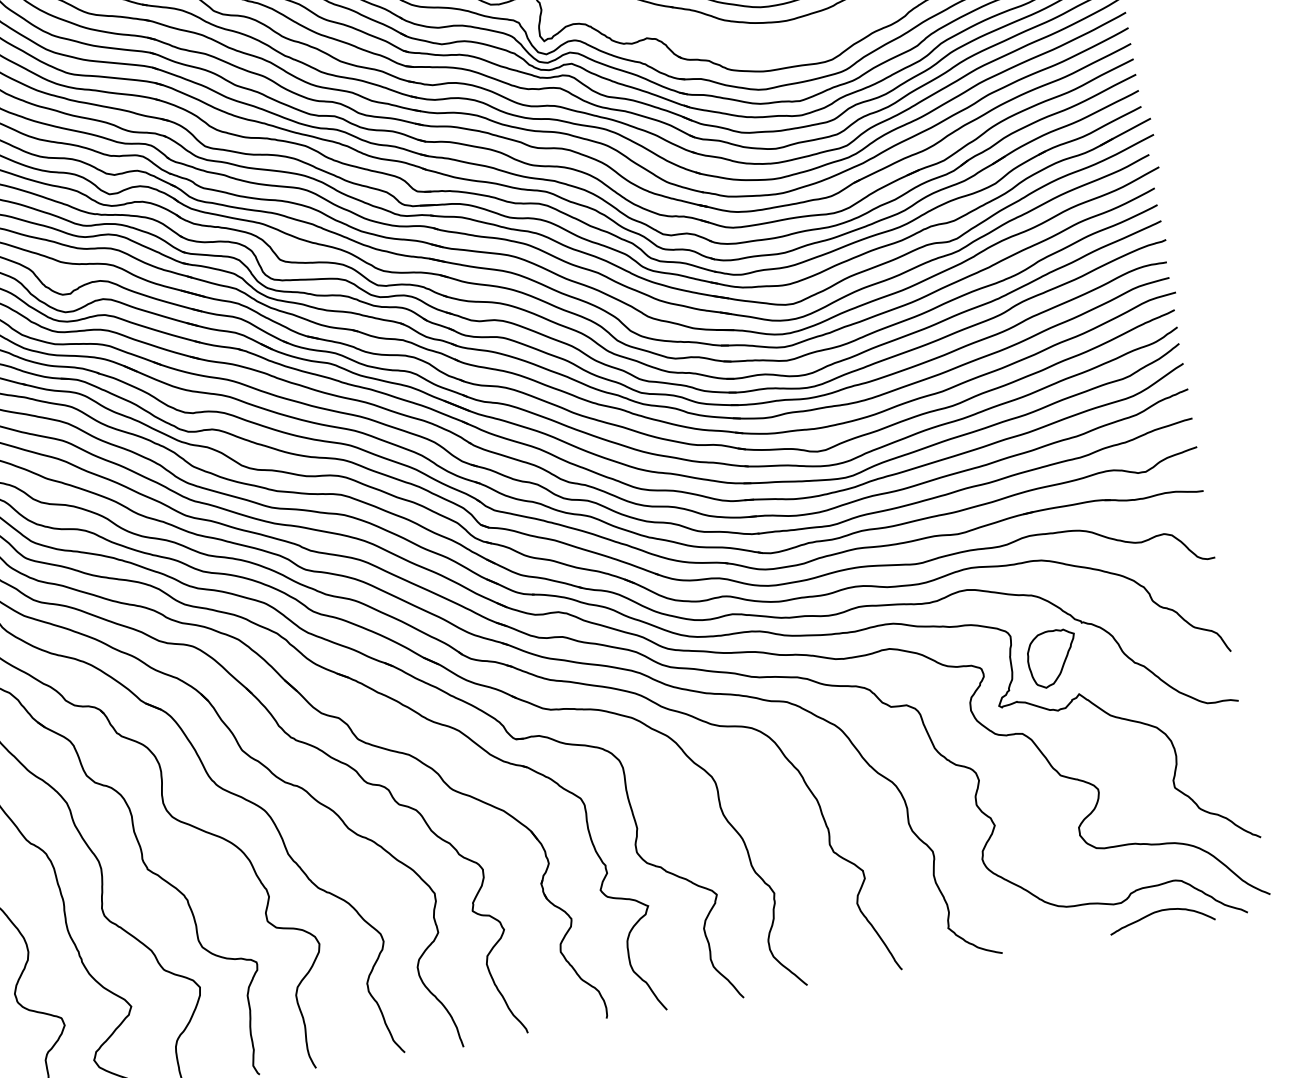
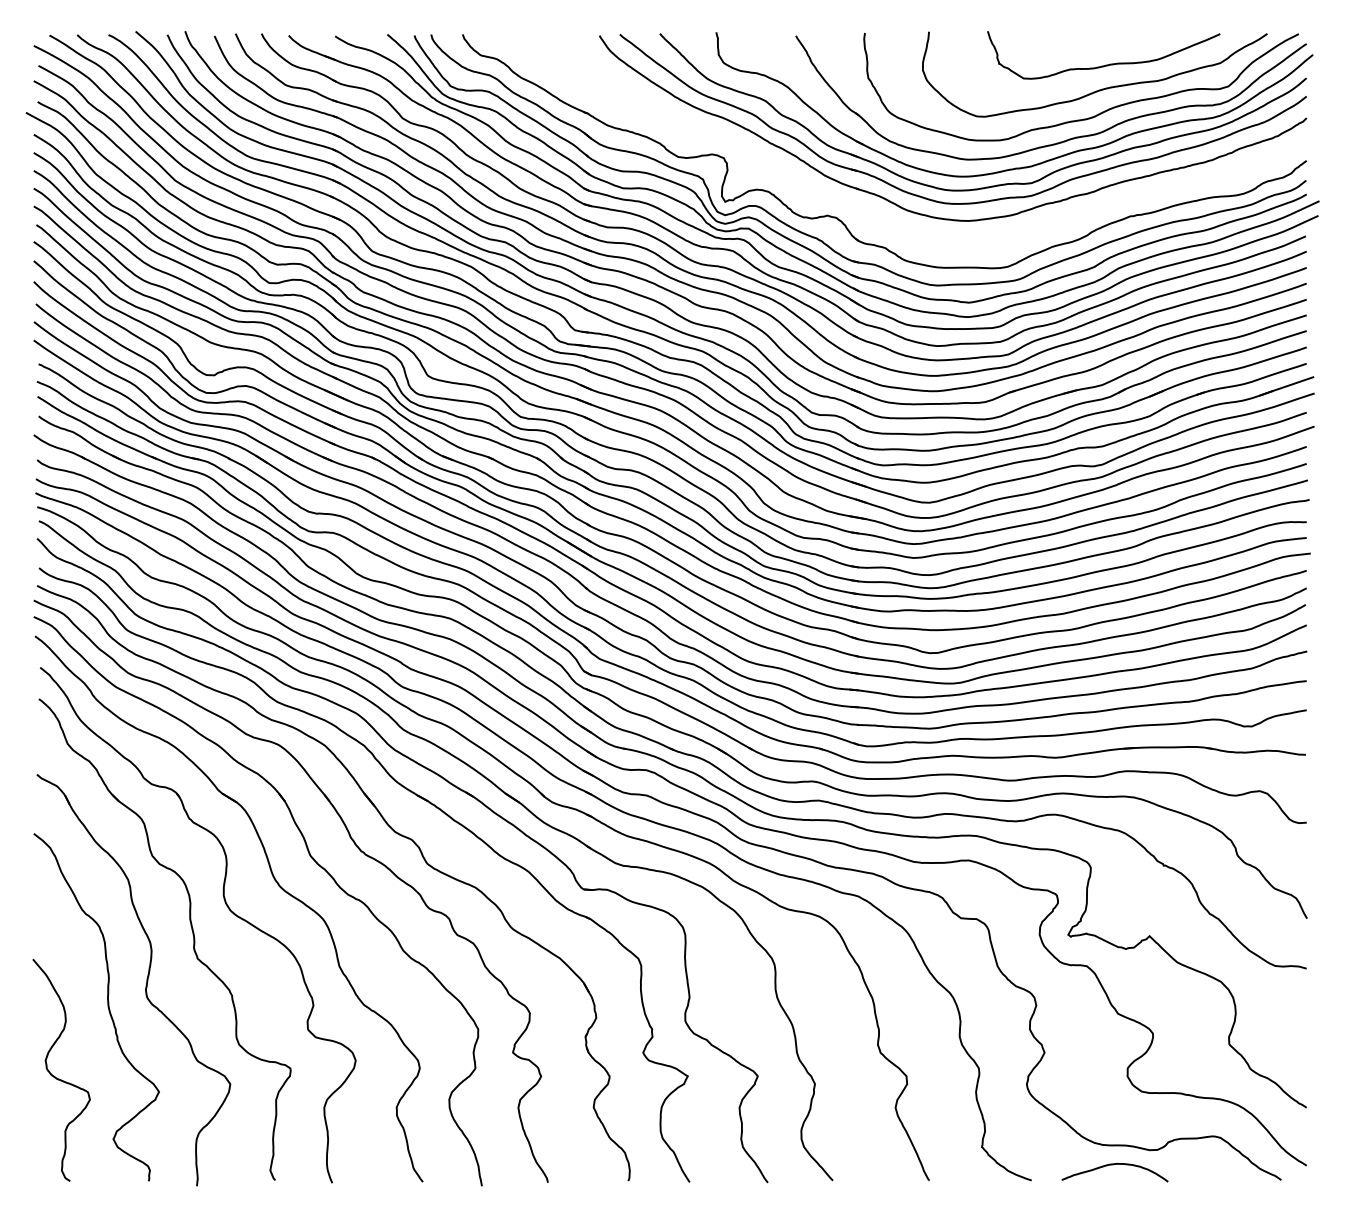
part: (1052, 658) -> (1128, 896), removed
curve: (1159, 912) -> (1113, 1165), moved

